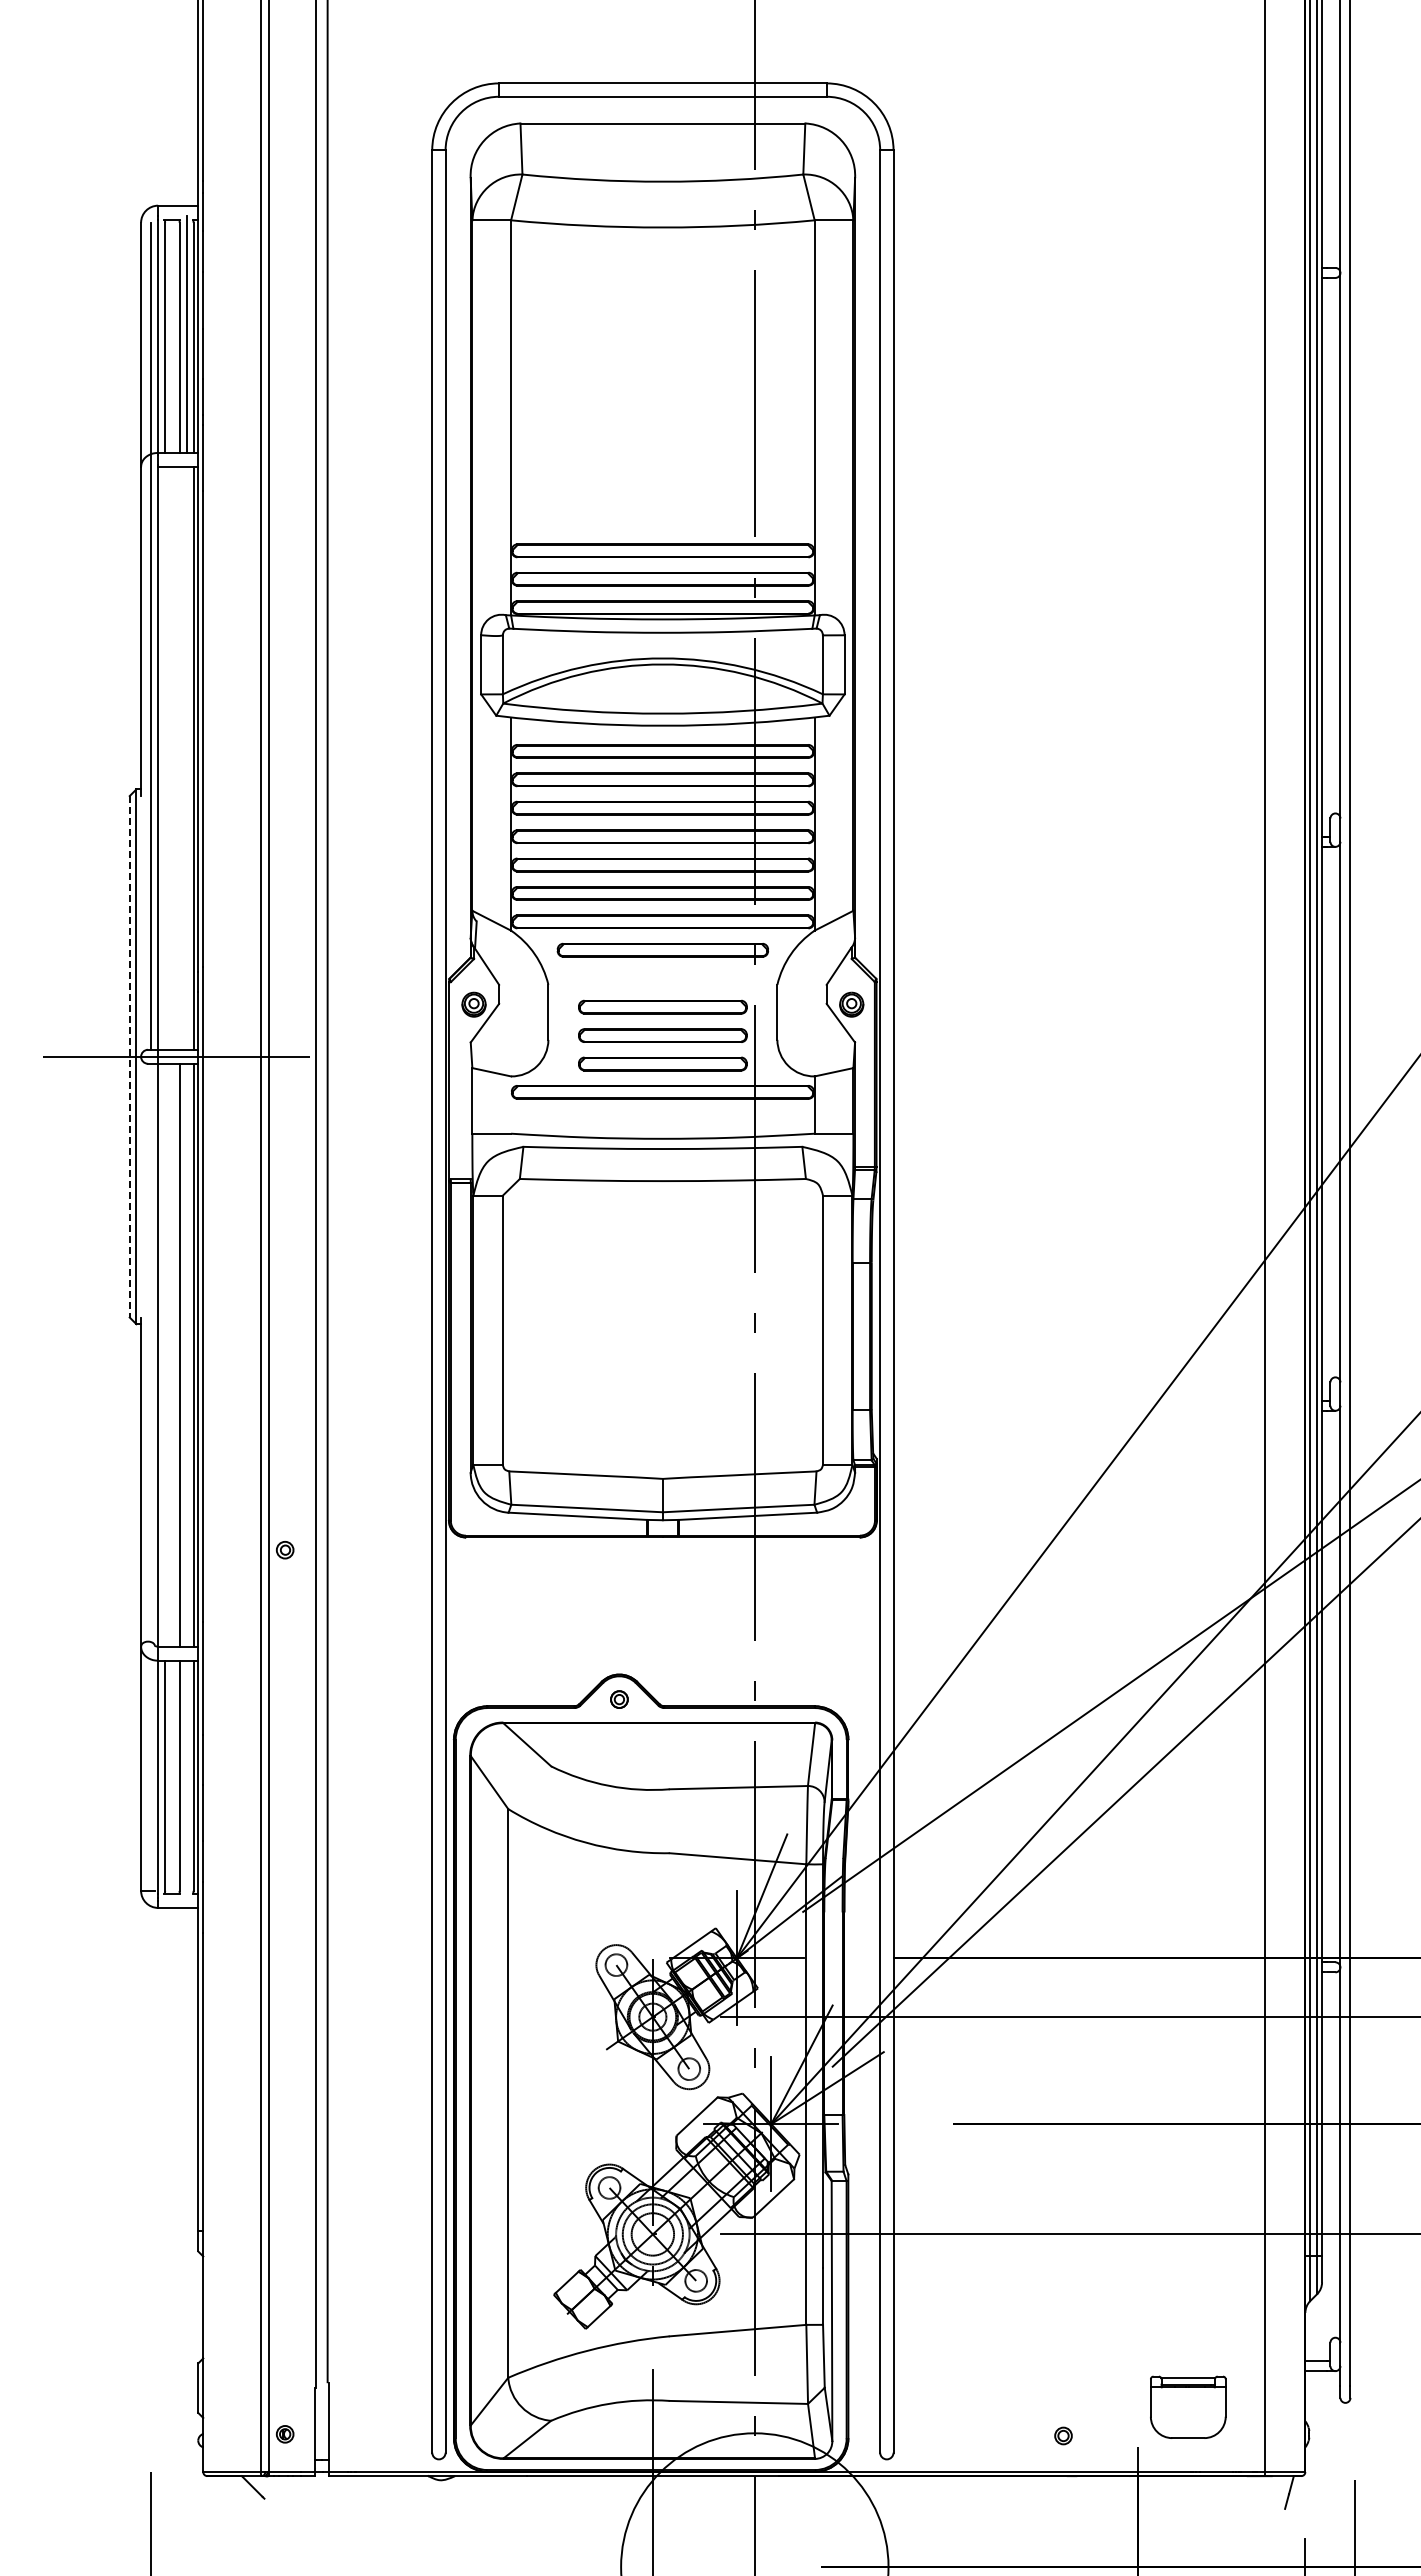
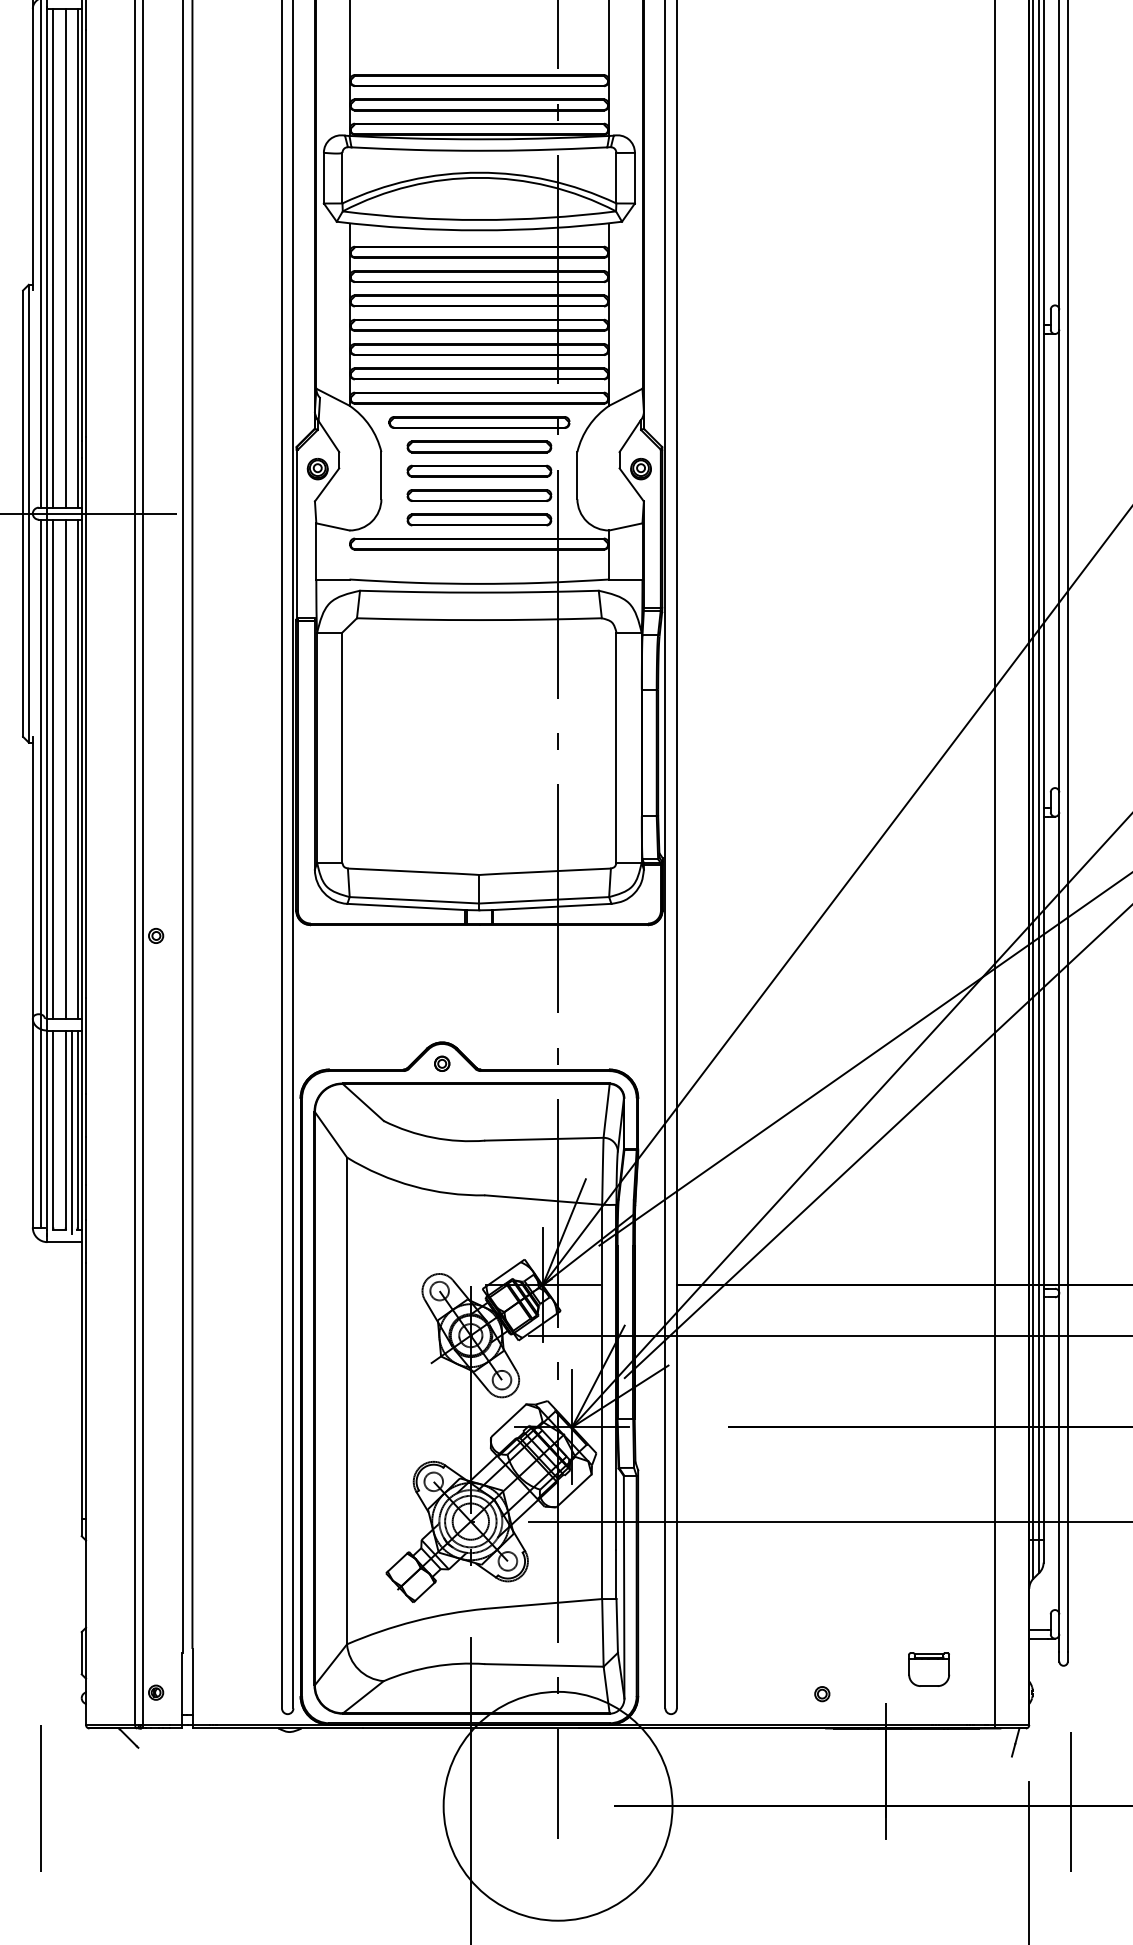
line: (165, 757) -> (53, 257), added
line: (179, 757) -> (65, 257), added
part: (662, 978) -> (479, 446), added
line: (129, 1056) -> (22, 513), dashed -> solid
line: (165, 1354) -> (53, 768), added
line: (151, 1476) -> (41, 872), added
line: (186, 1778) -> (71, 1131), added
part: (1188, 2407) -> (929, 1669), size x0.62

